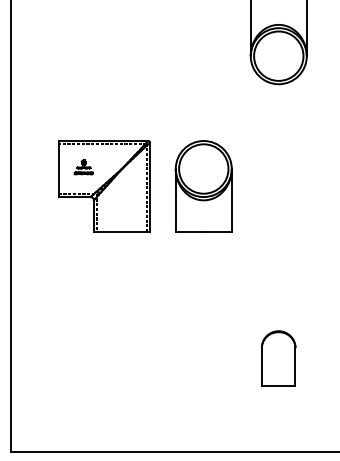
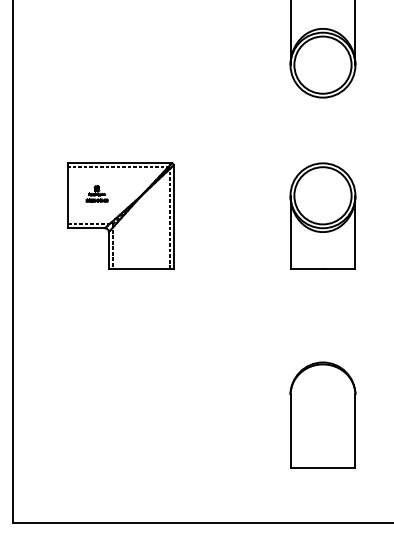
part: (203, 186) -> (322, 216), moved
part: (278, 358) -> (322, 415), size x1.67

